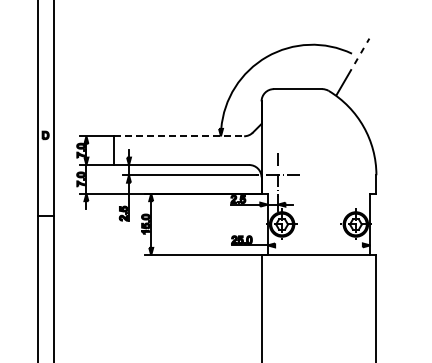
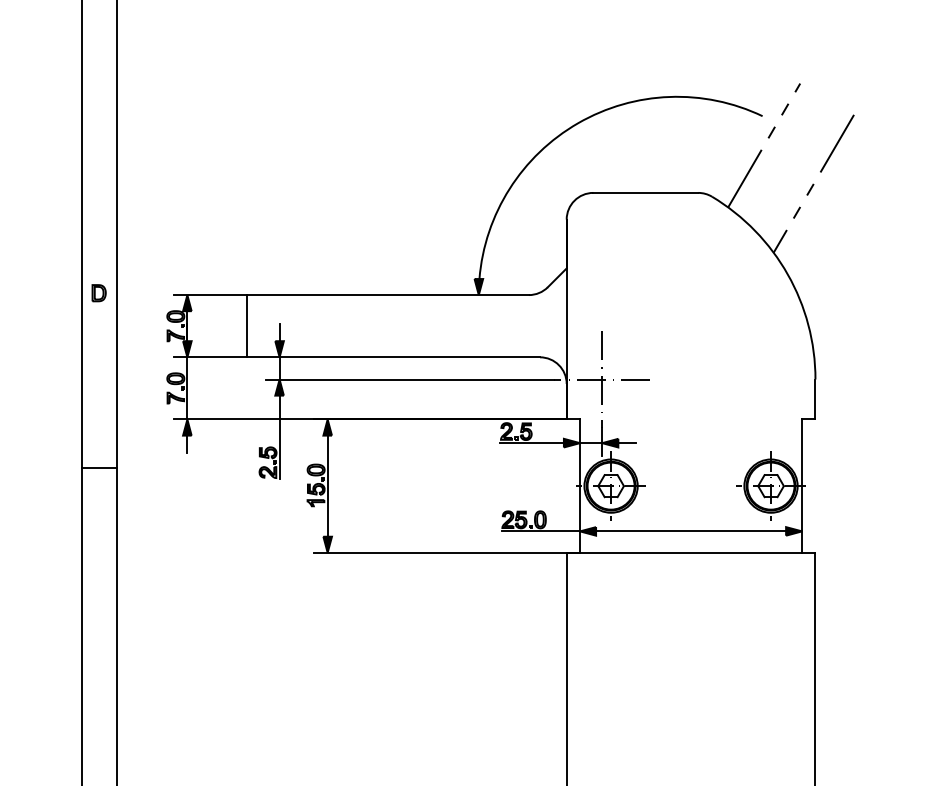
line: (375, 84) -> (813, 182), added
line: (179, 136) -> (388, 295), dashed -> solid
line: (318, 245) -> (690, 531), added

